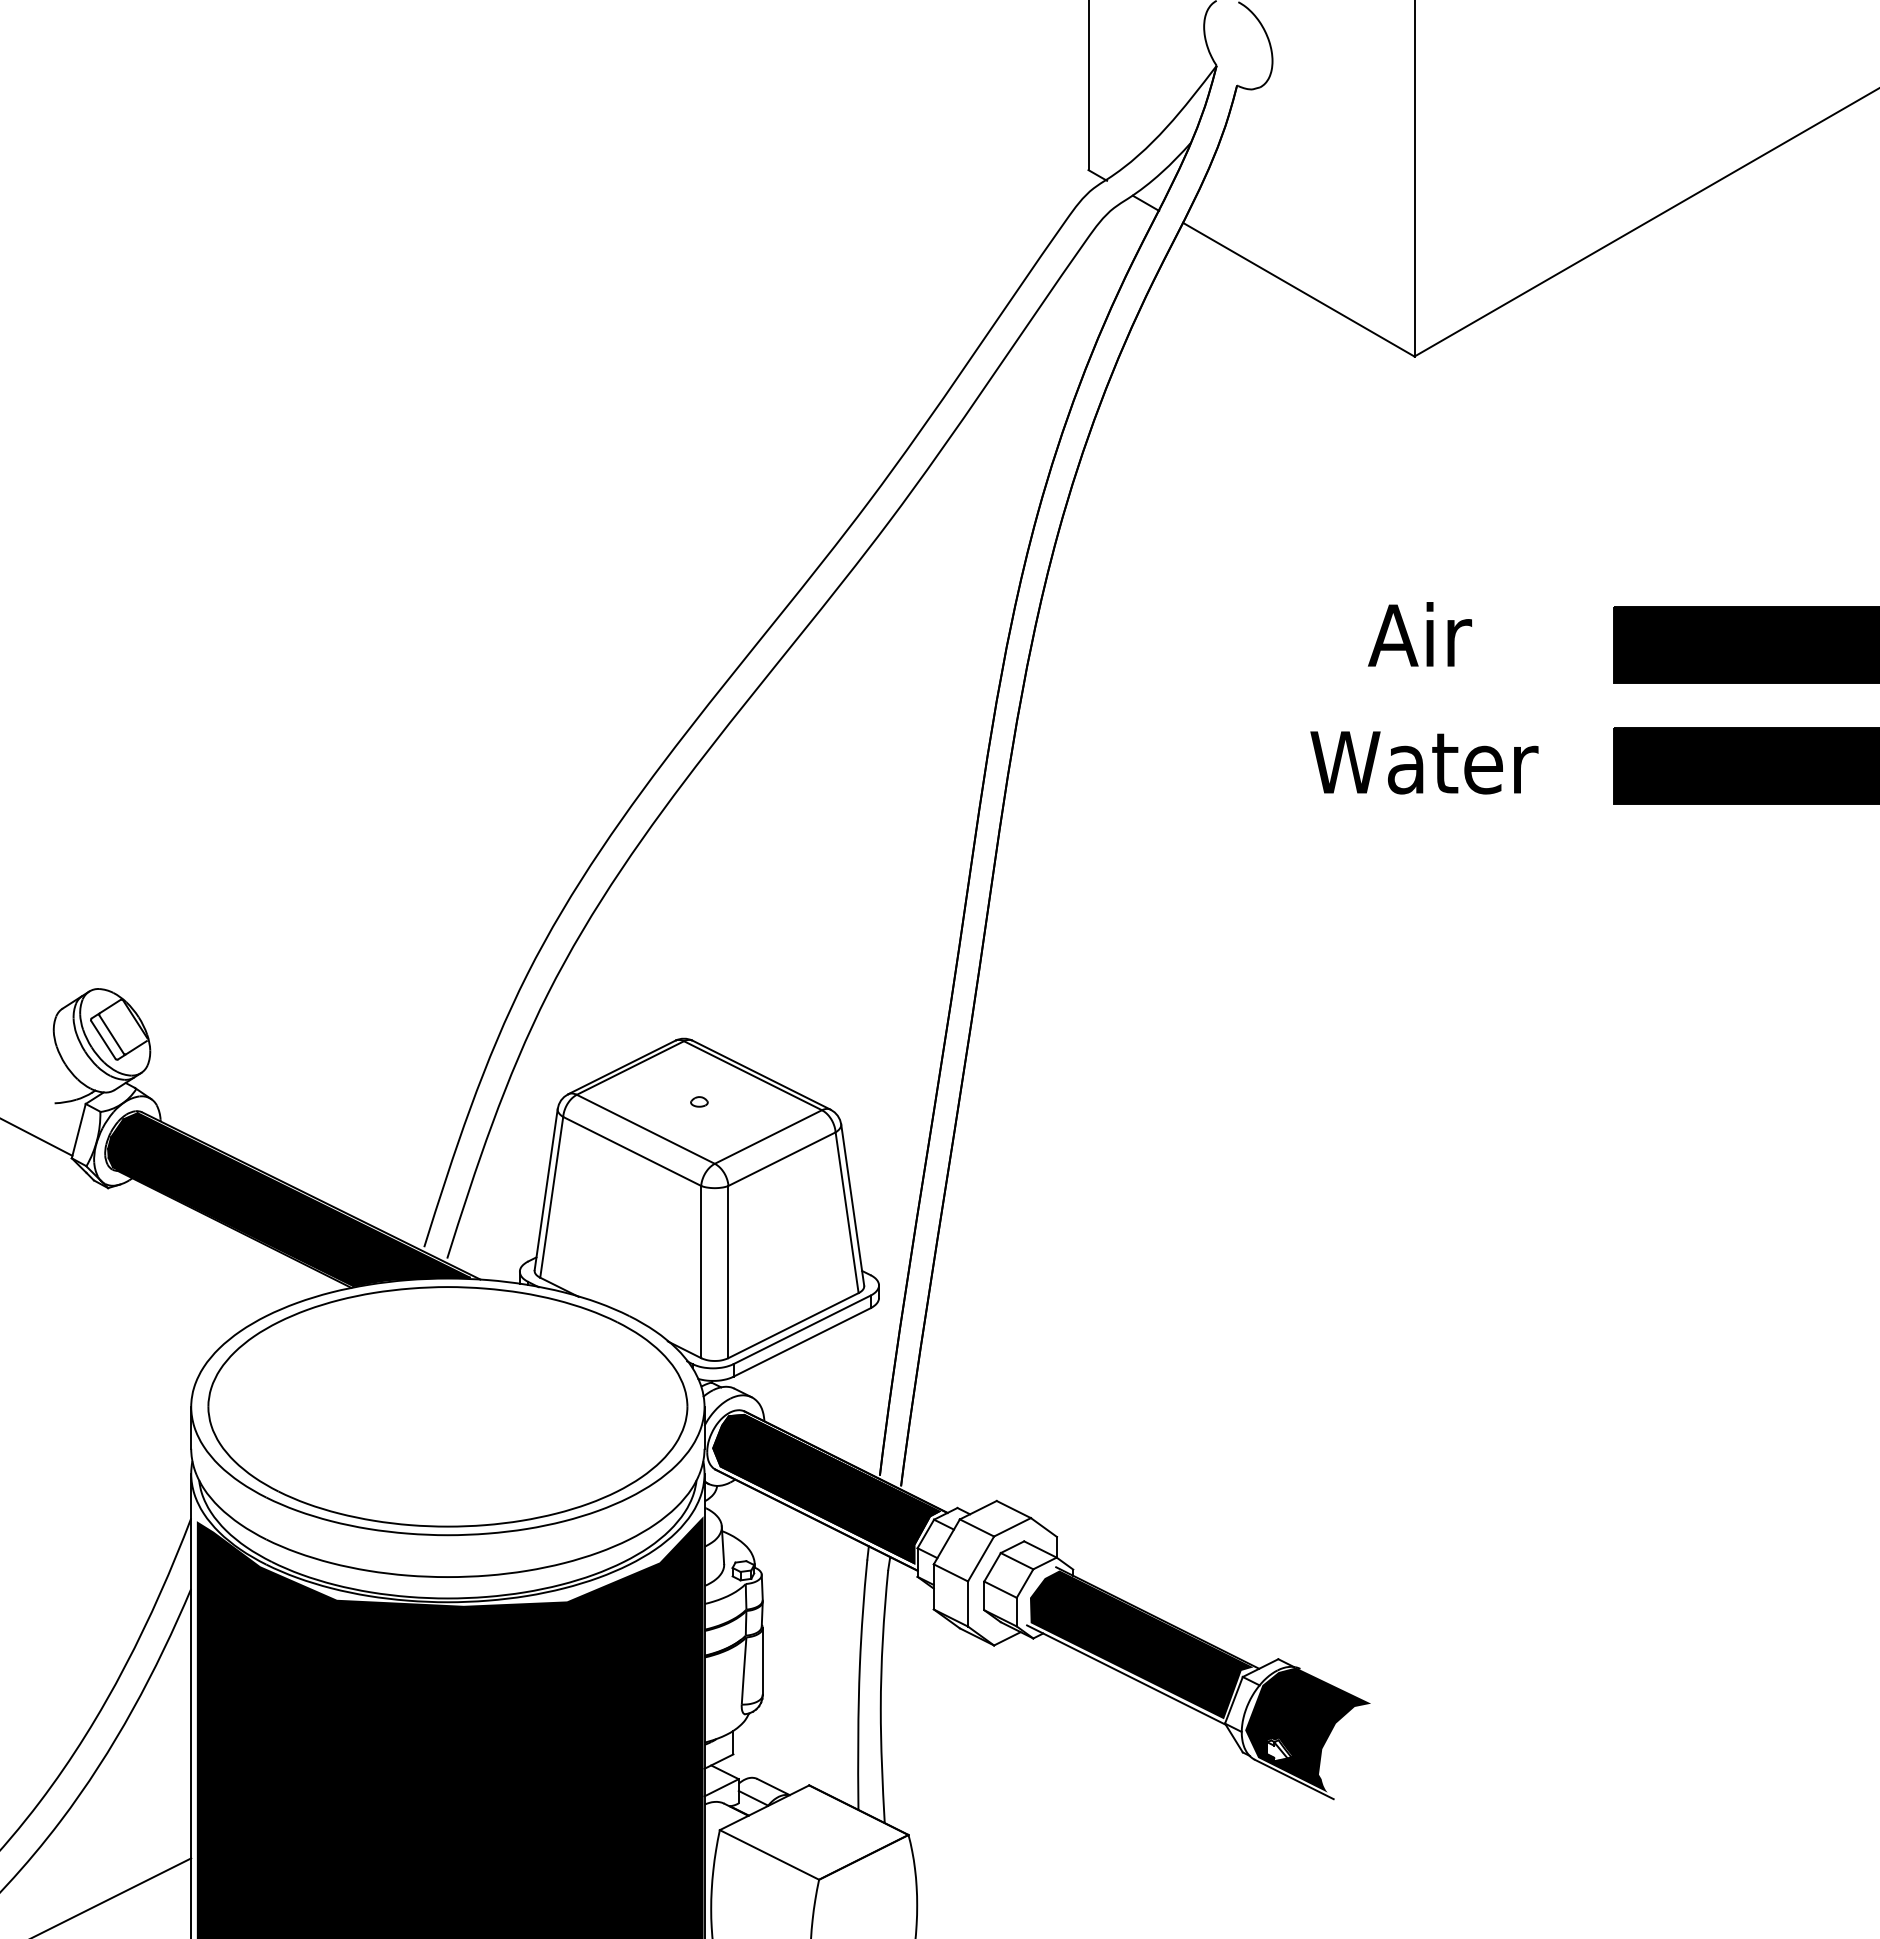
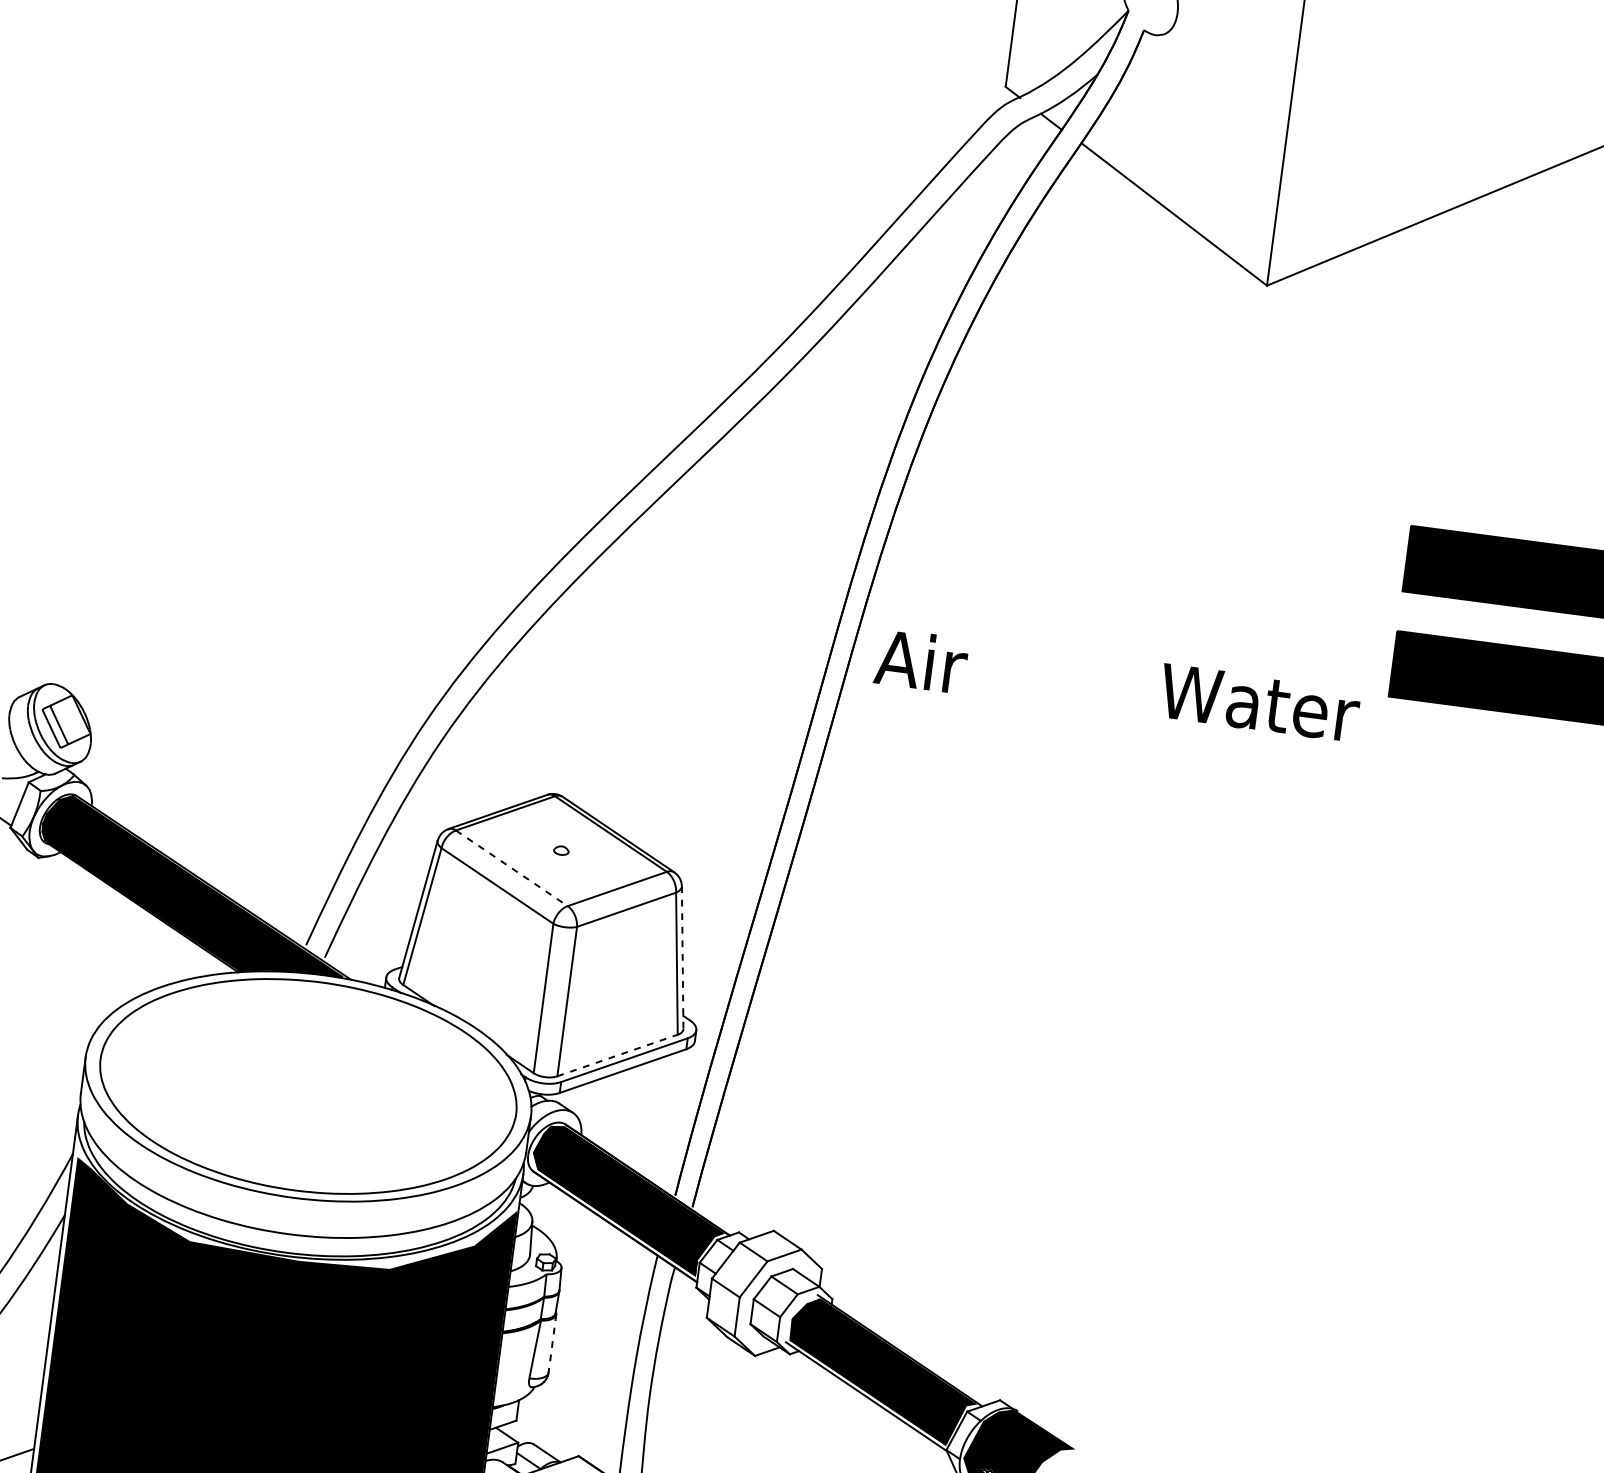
text: (1420, 634) -> (921, 661), moved
text: (1424, 762) -> (1259, 703), moved
line: (646, 1129) -> (512, 868), solid -> dashed
line: (852, 1205) -> (682, 958), solid -> dashed
line: (793, 1325) -> (617, 1055), solid -> dashed
line: (762, 1661) -> (552, 1343), solid -> dashed

